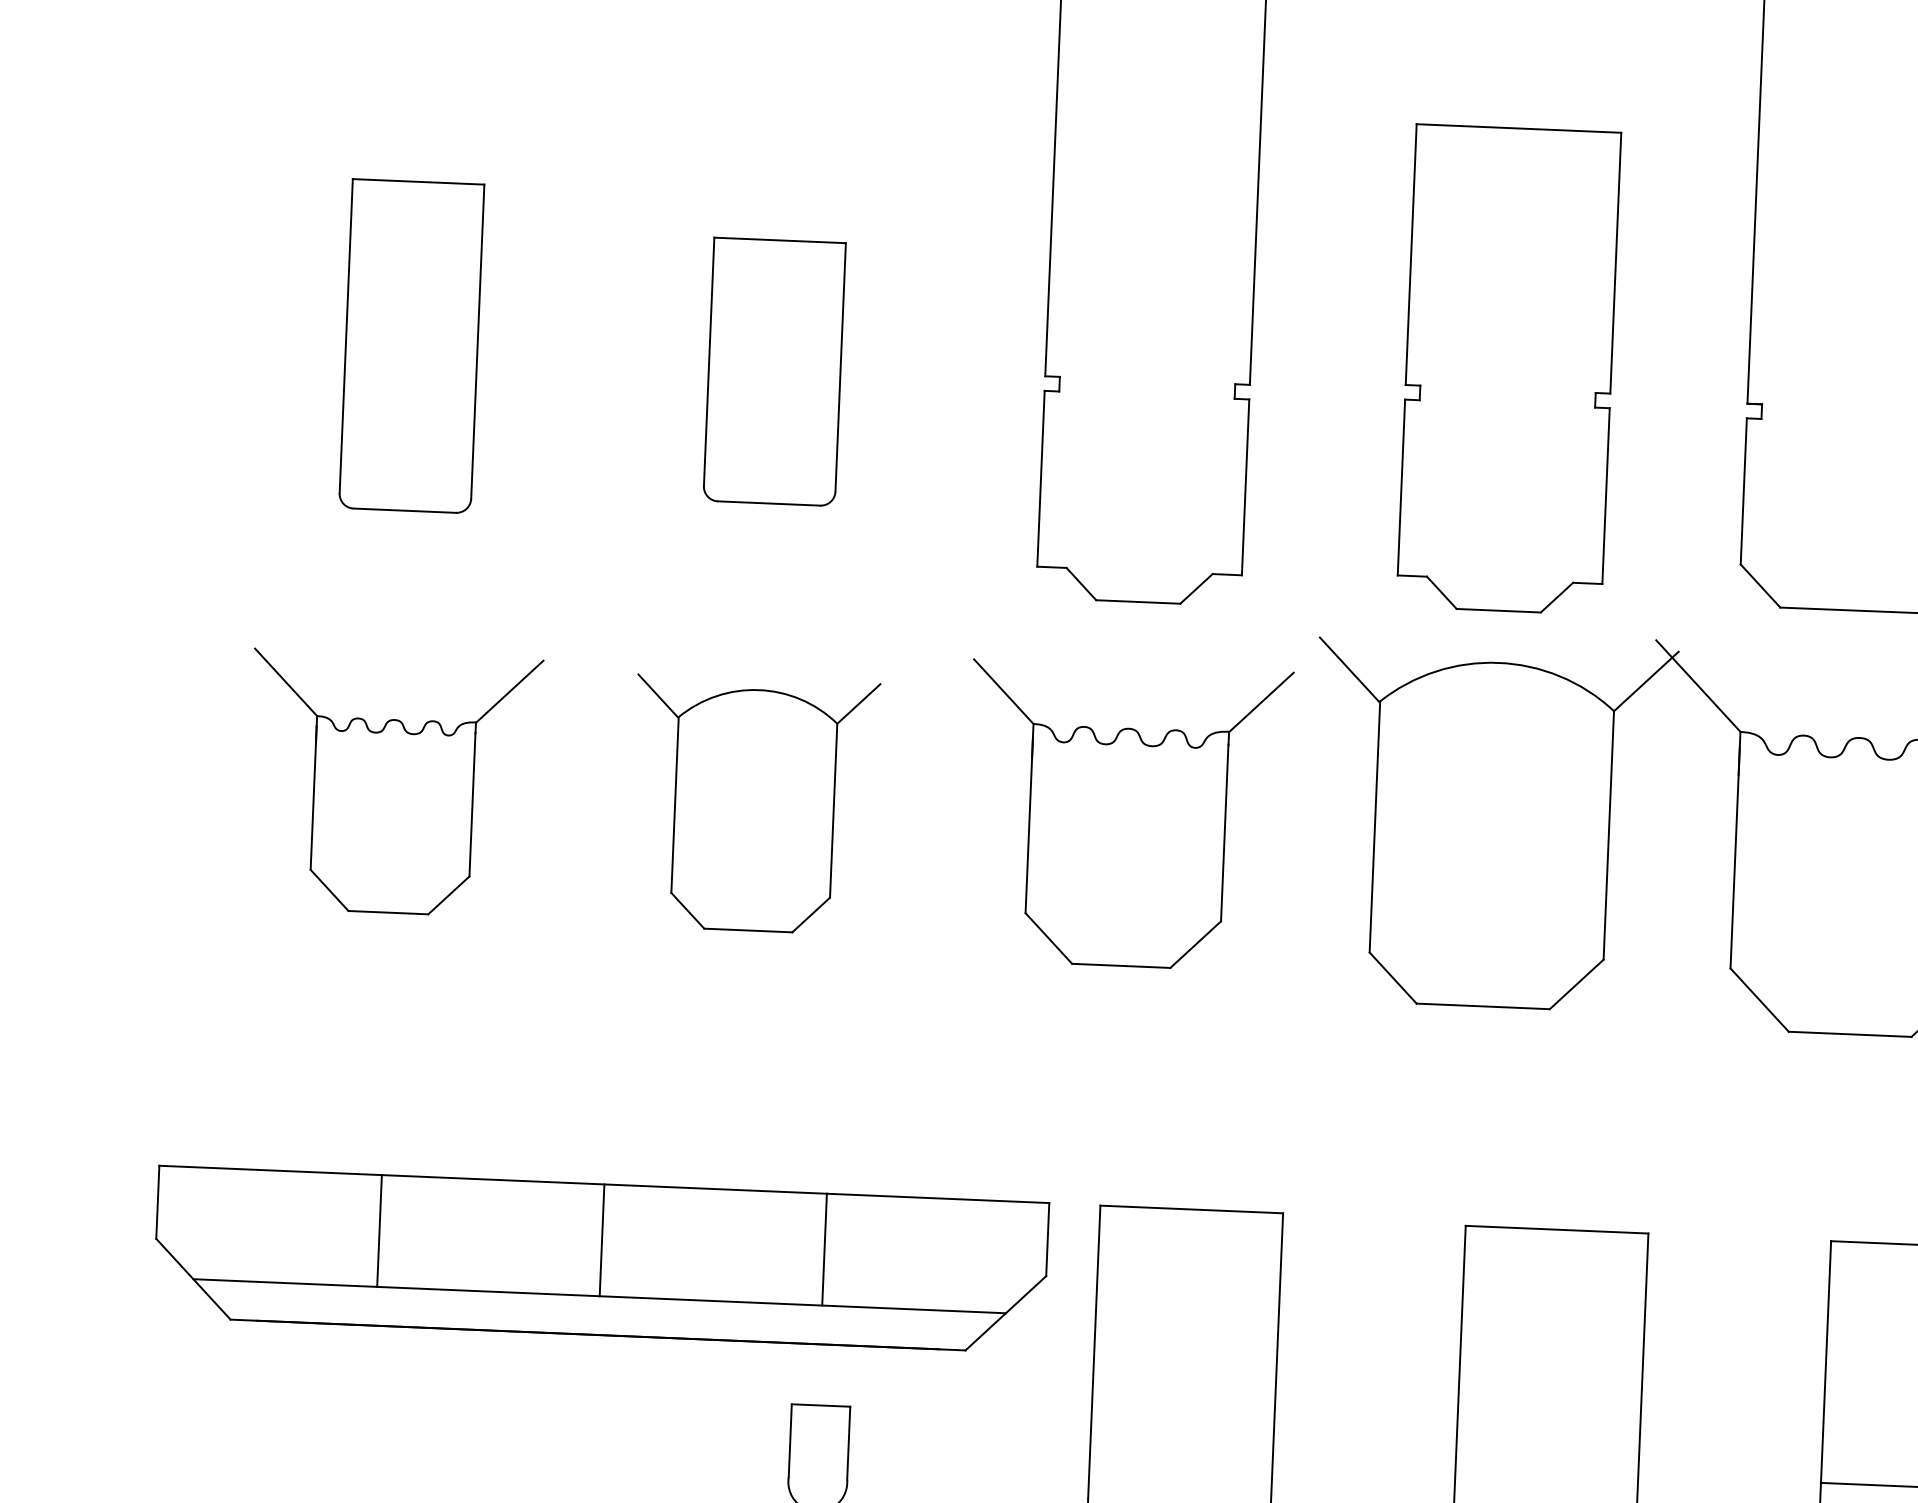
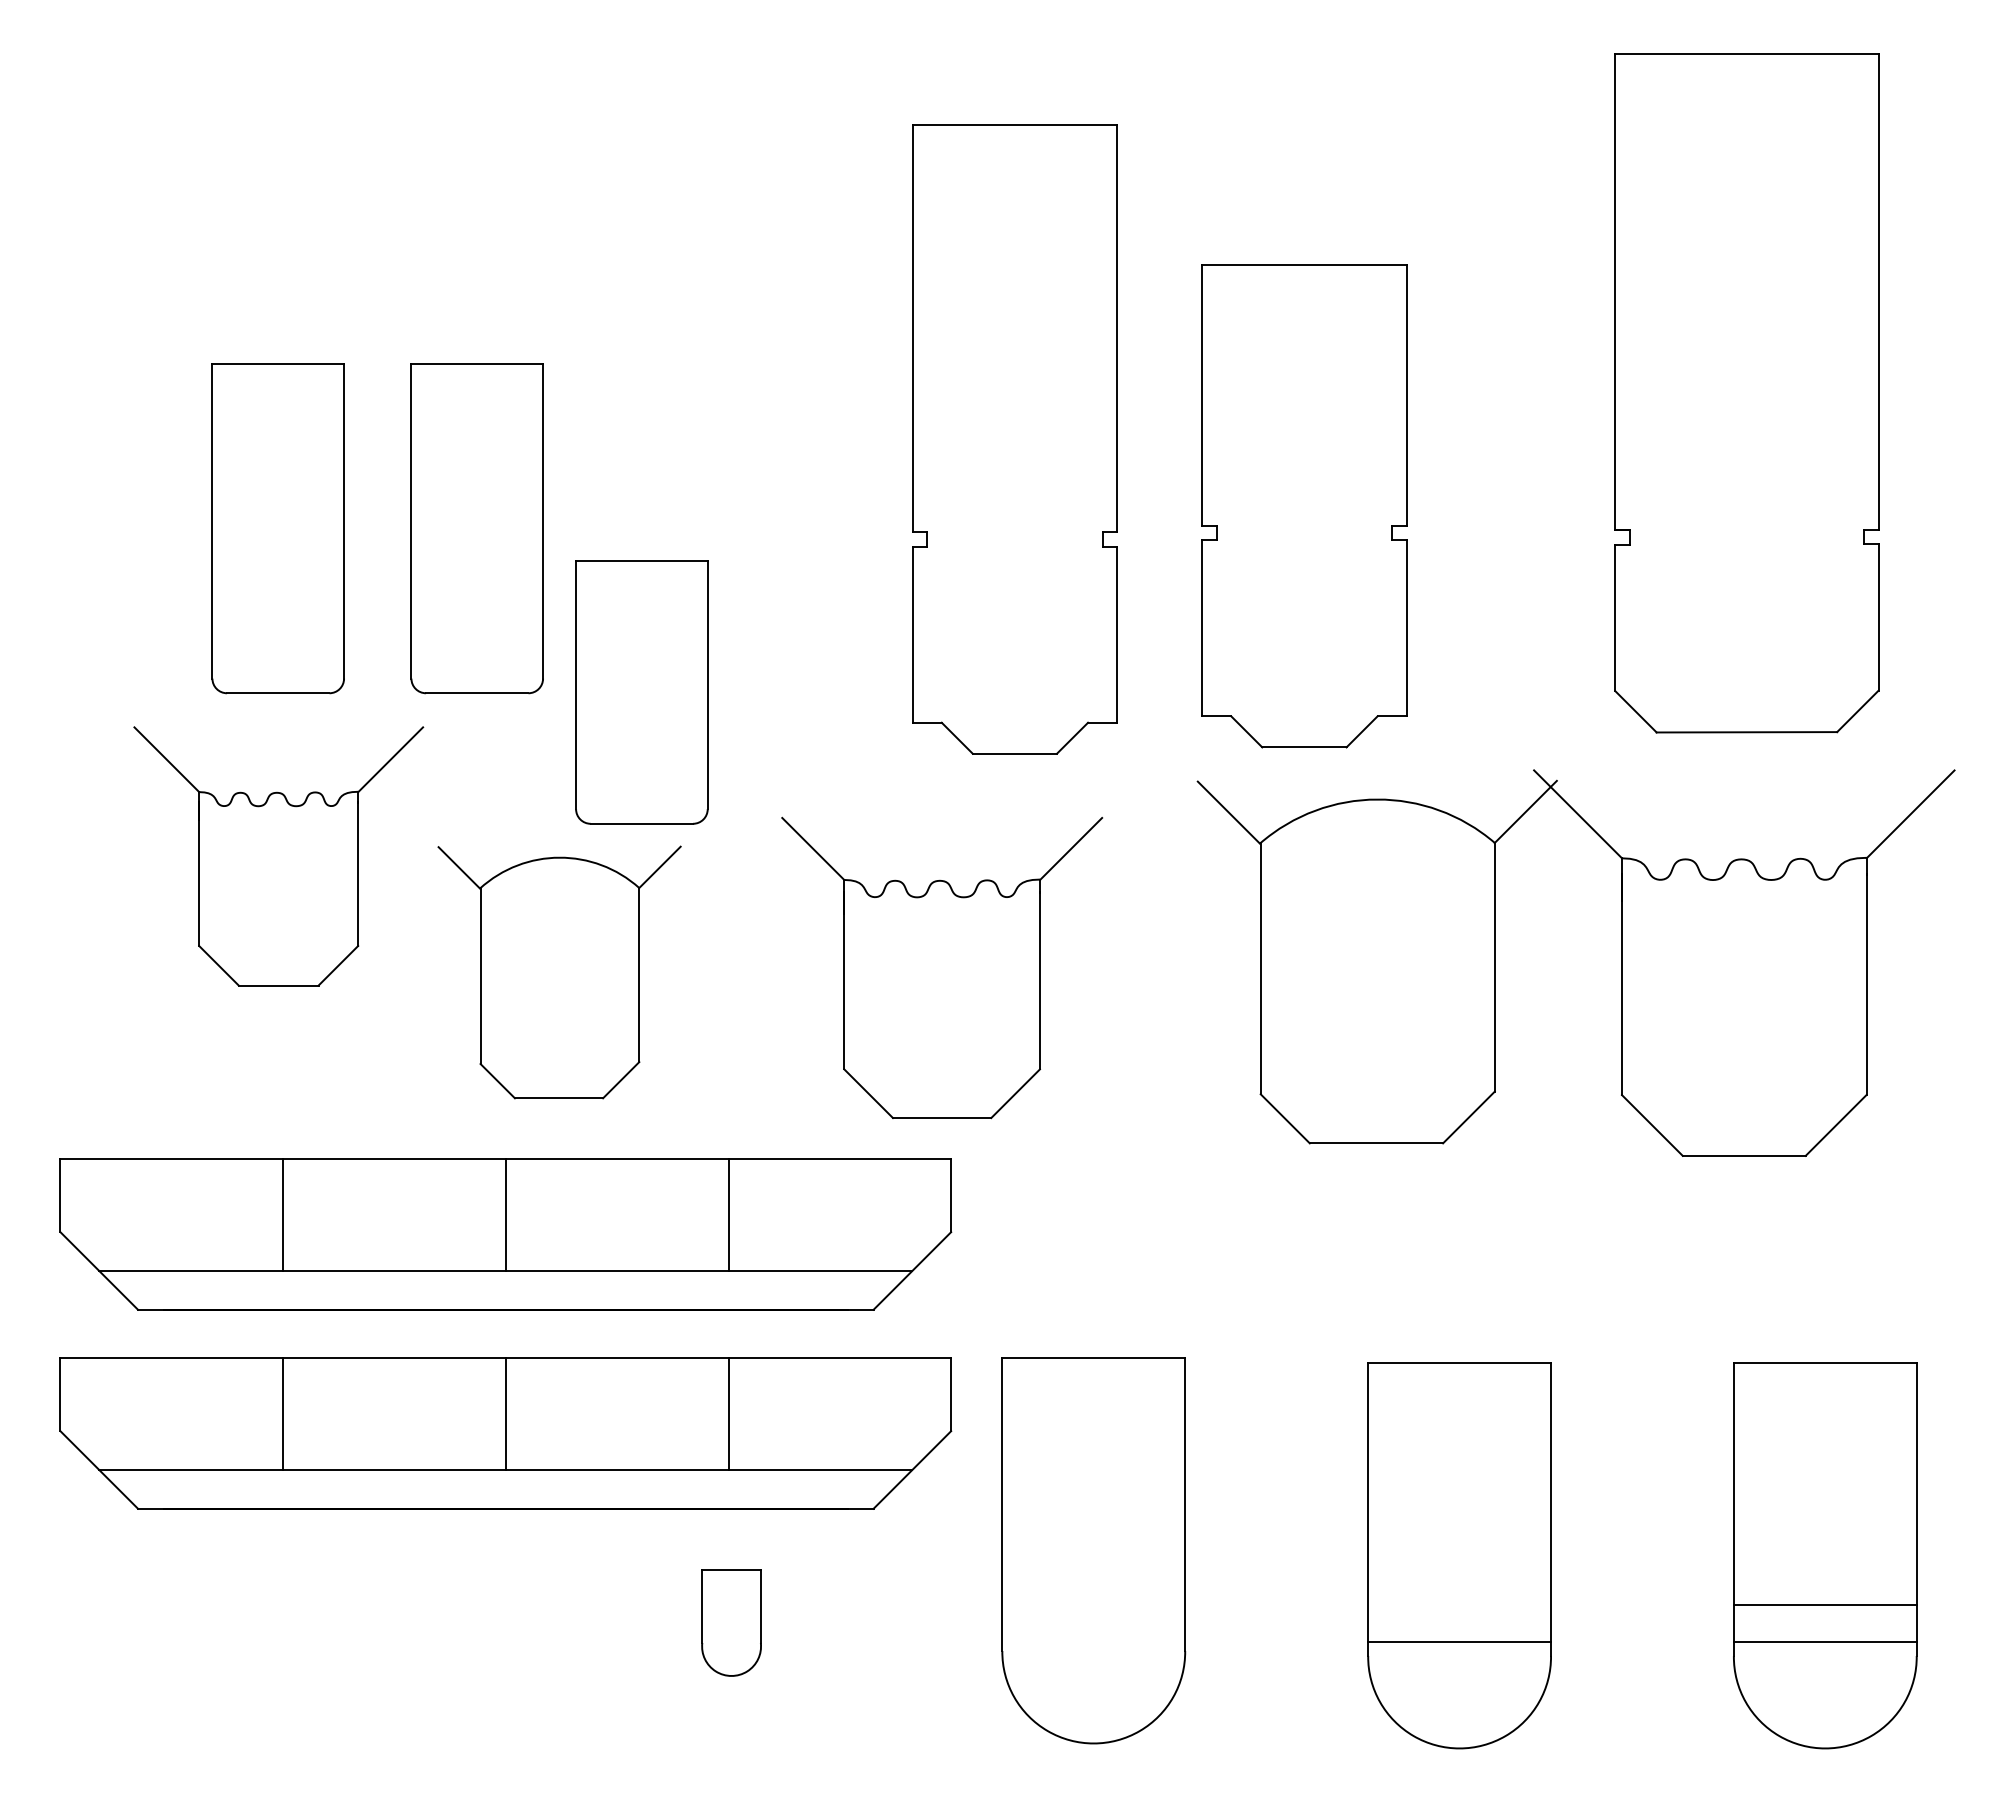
part: (609, 354) -> (476, 528), added
part: (1508, 370) -> (1304, 506), moved
part: (774, 372) -> (641, 692), moved
part: (393, 783) -> (278, 856), moved
part: (754, 804) -> (559, 972), moved
part: (1127, 815) -> (942, 967), moved
part: (609, 1060) -> (505, 1234), added

